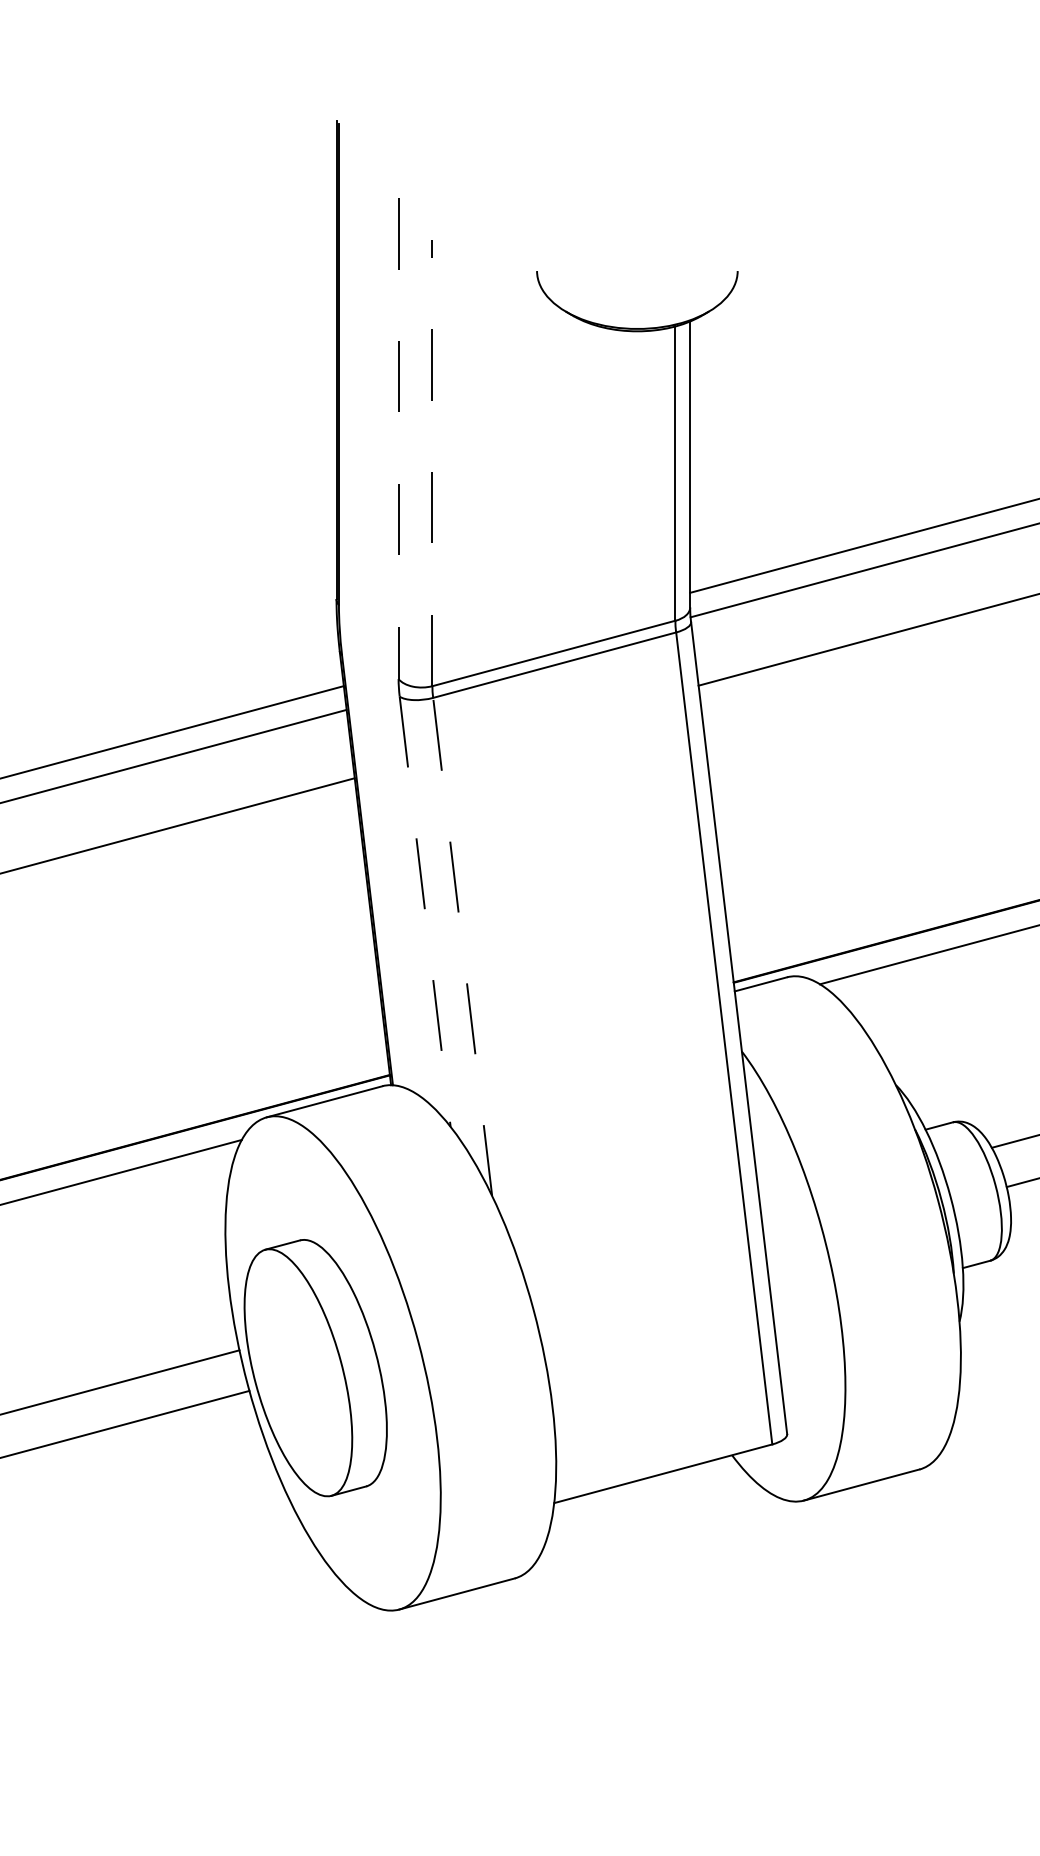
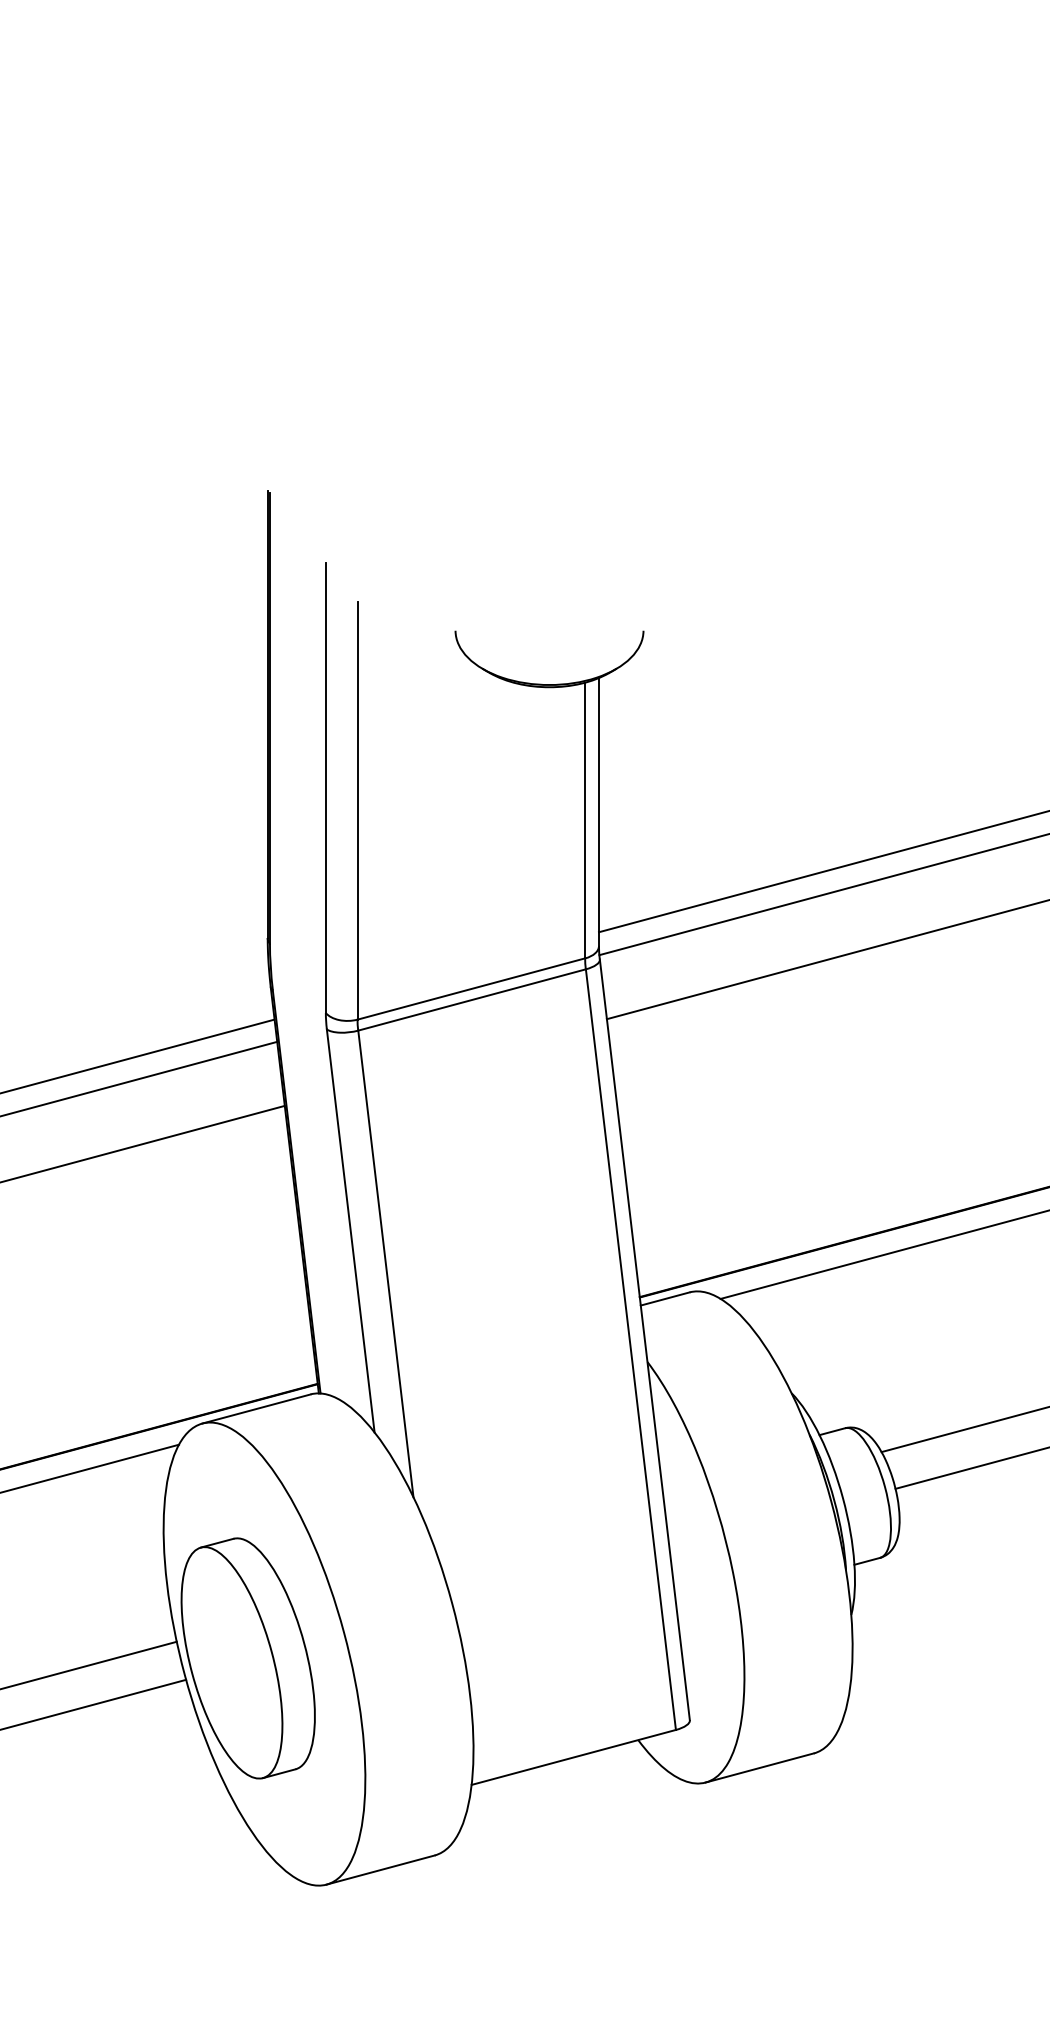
line: (398, 439) -> (325, 788), dashed -> solid
line: (432, 462) -> (357, 810), dashed -> solid
line: (424, 911) -> (350, 1230), dashed -> solid
line: (462, 946) -> (385, 1263), dashed -> solid

